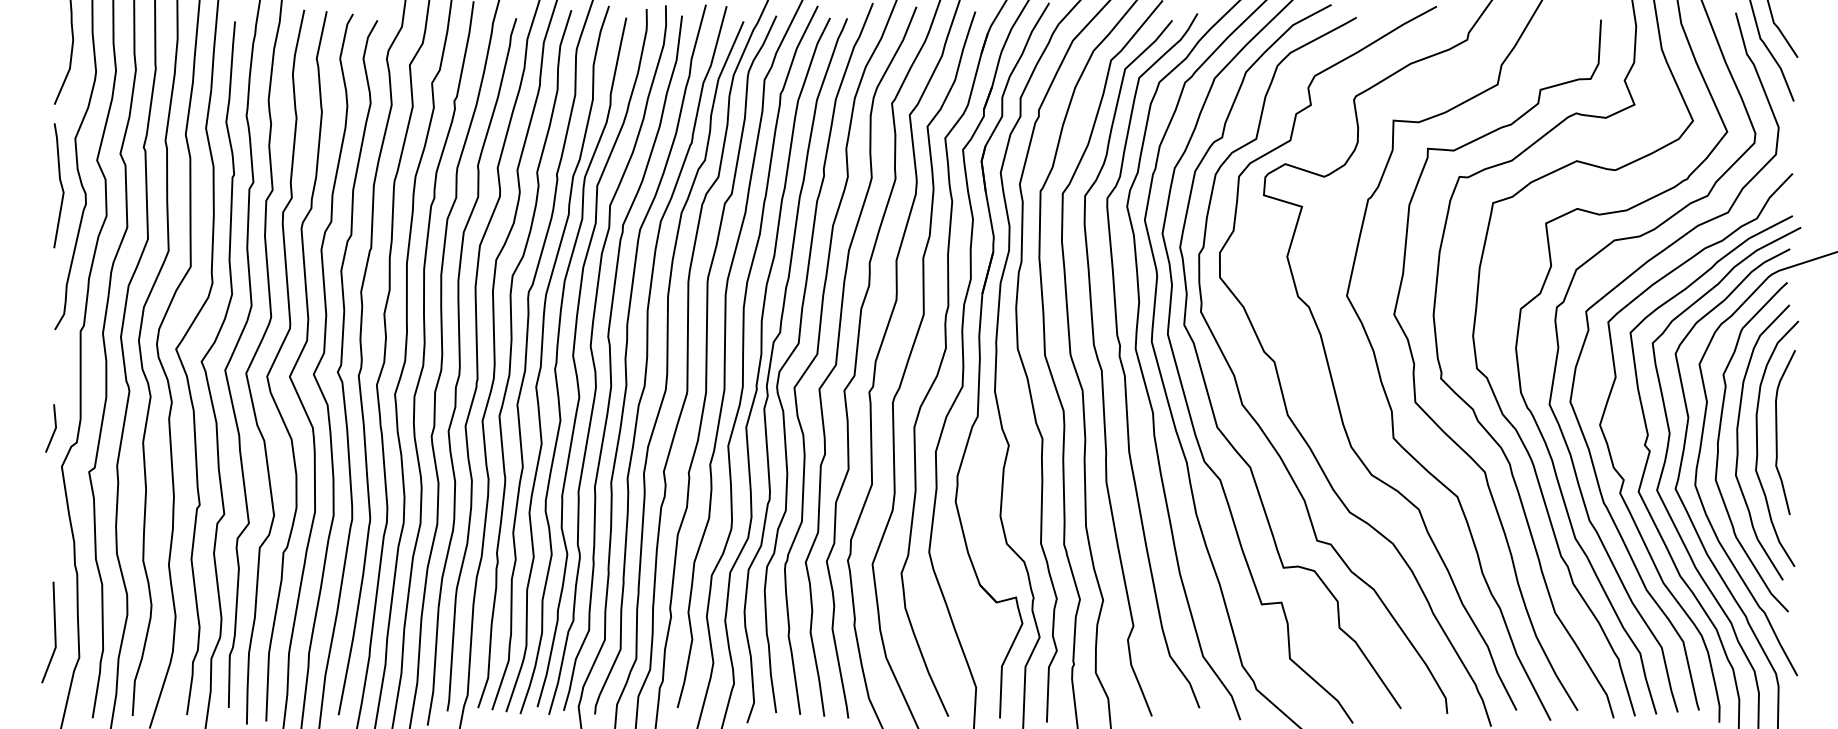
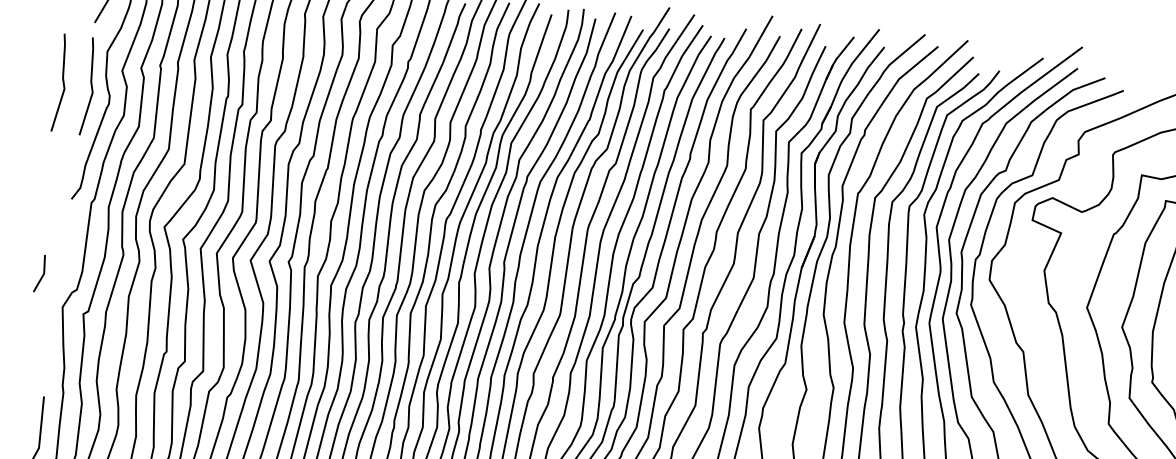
line: (24, 185) -> (62, 83), added
line: (53, 430) -> (41, 275), moved

